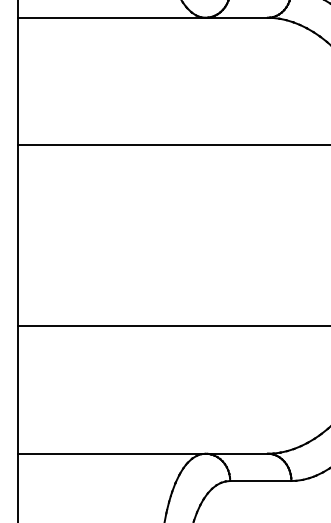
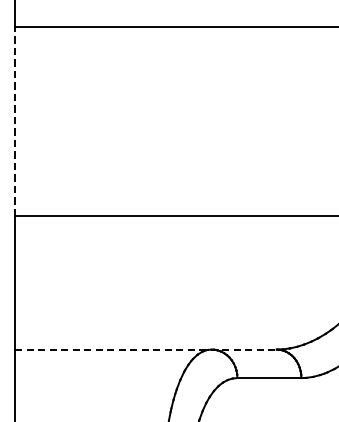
line: (17, 235) -> (15, 121), solid -> dashed
line: (143, 453) -> (146, 349), solid -> dashed

